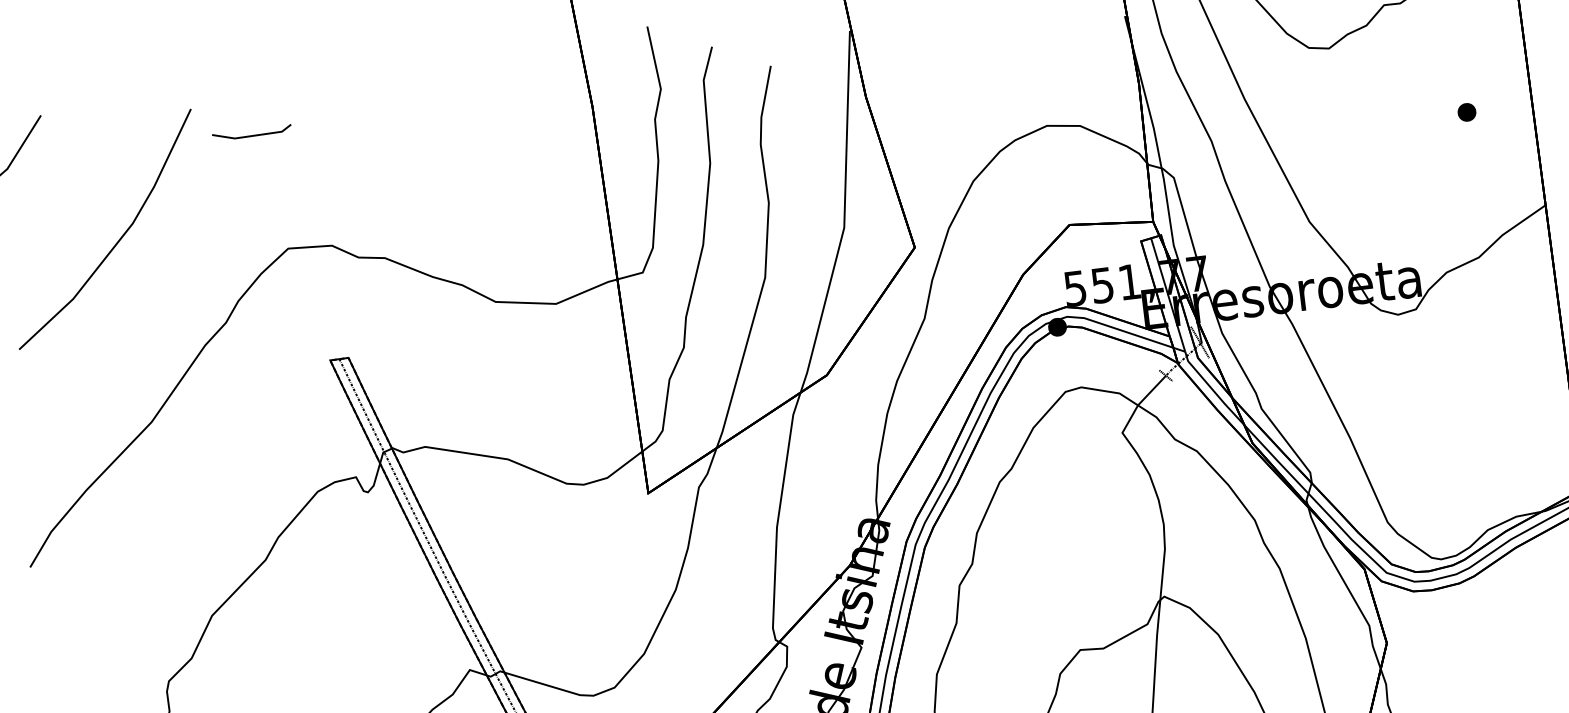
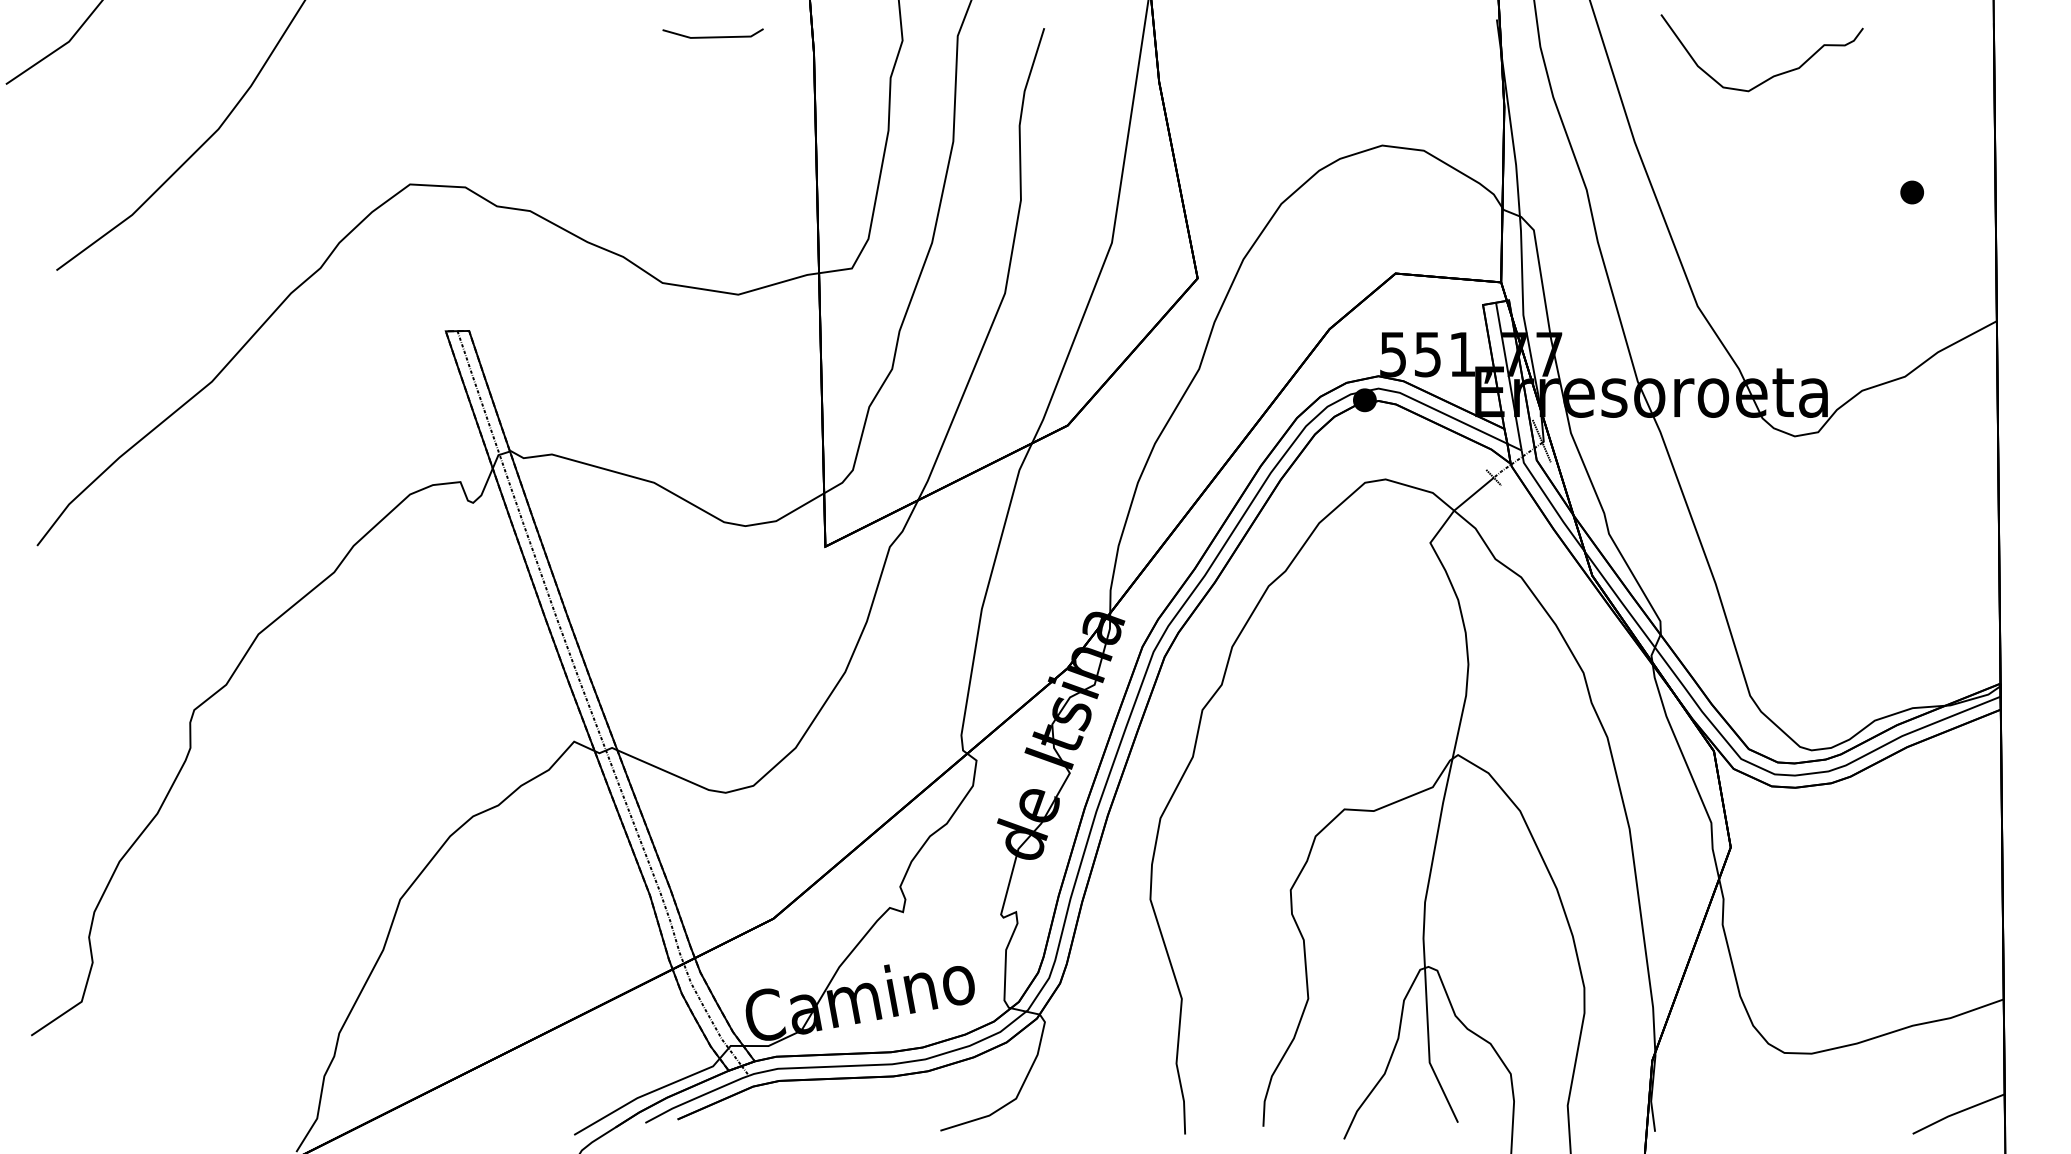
line: (251, 135) -> (712, 36), moved

